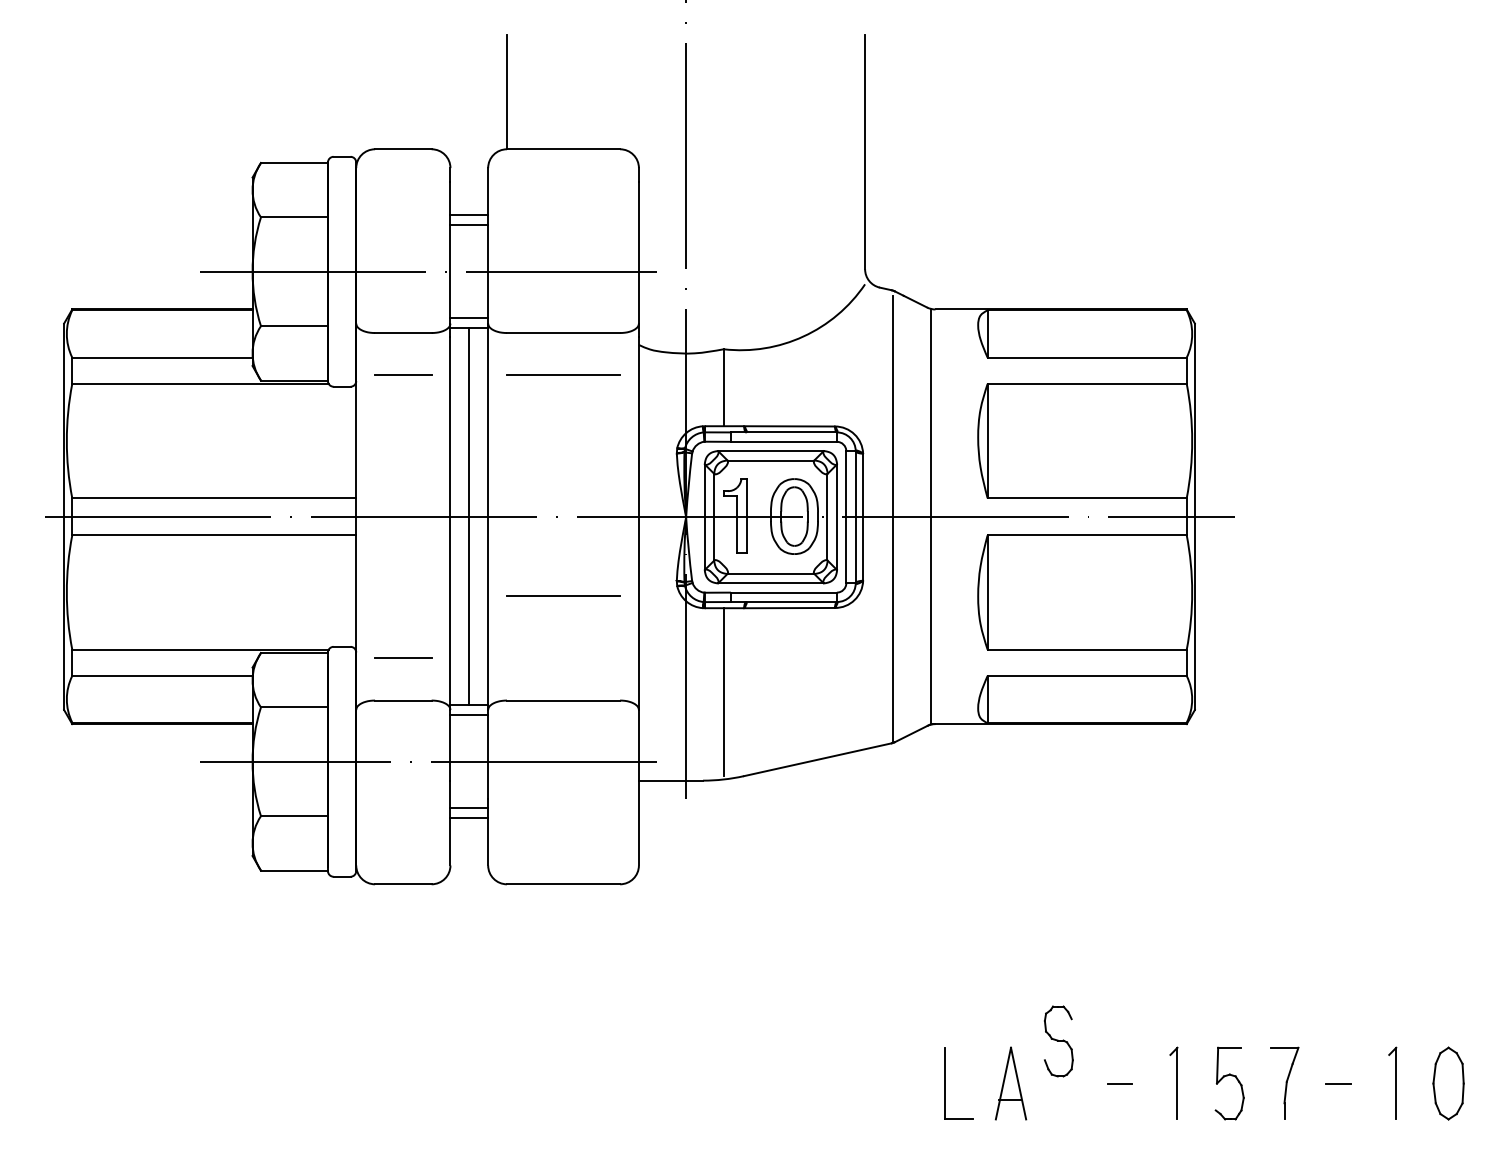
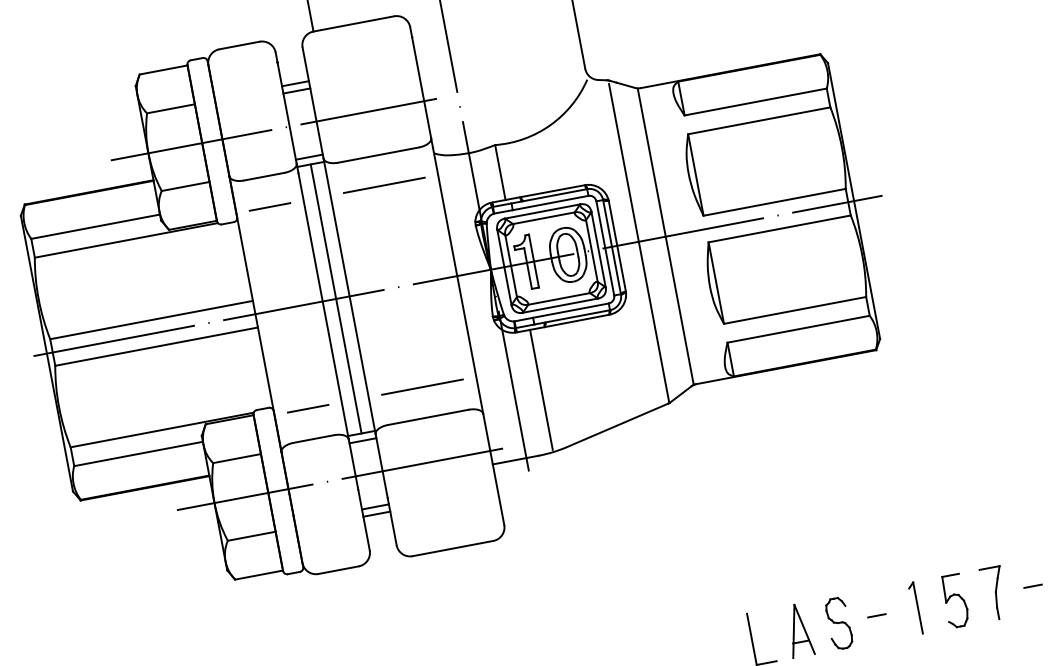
line: (563, 595) -> (422, 386), moved
part: (1058, 1041) -> (838, 623), moved

